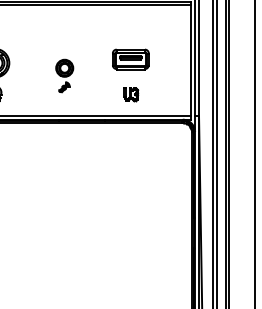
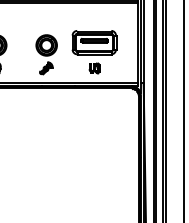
part: (130, 59) -> (94, 42), size x1.67
part: (64, 75) -> (46, 54), size x1.67

